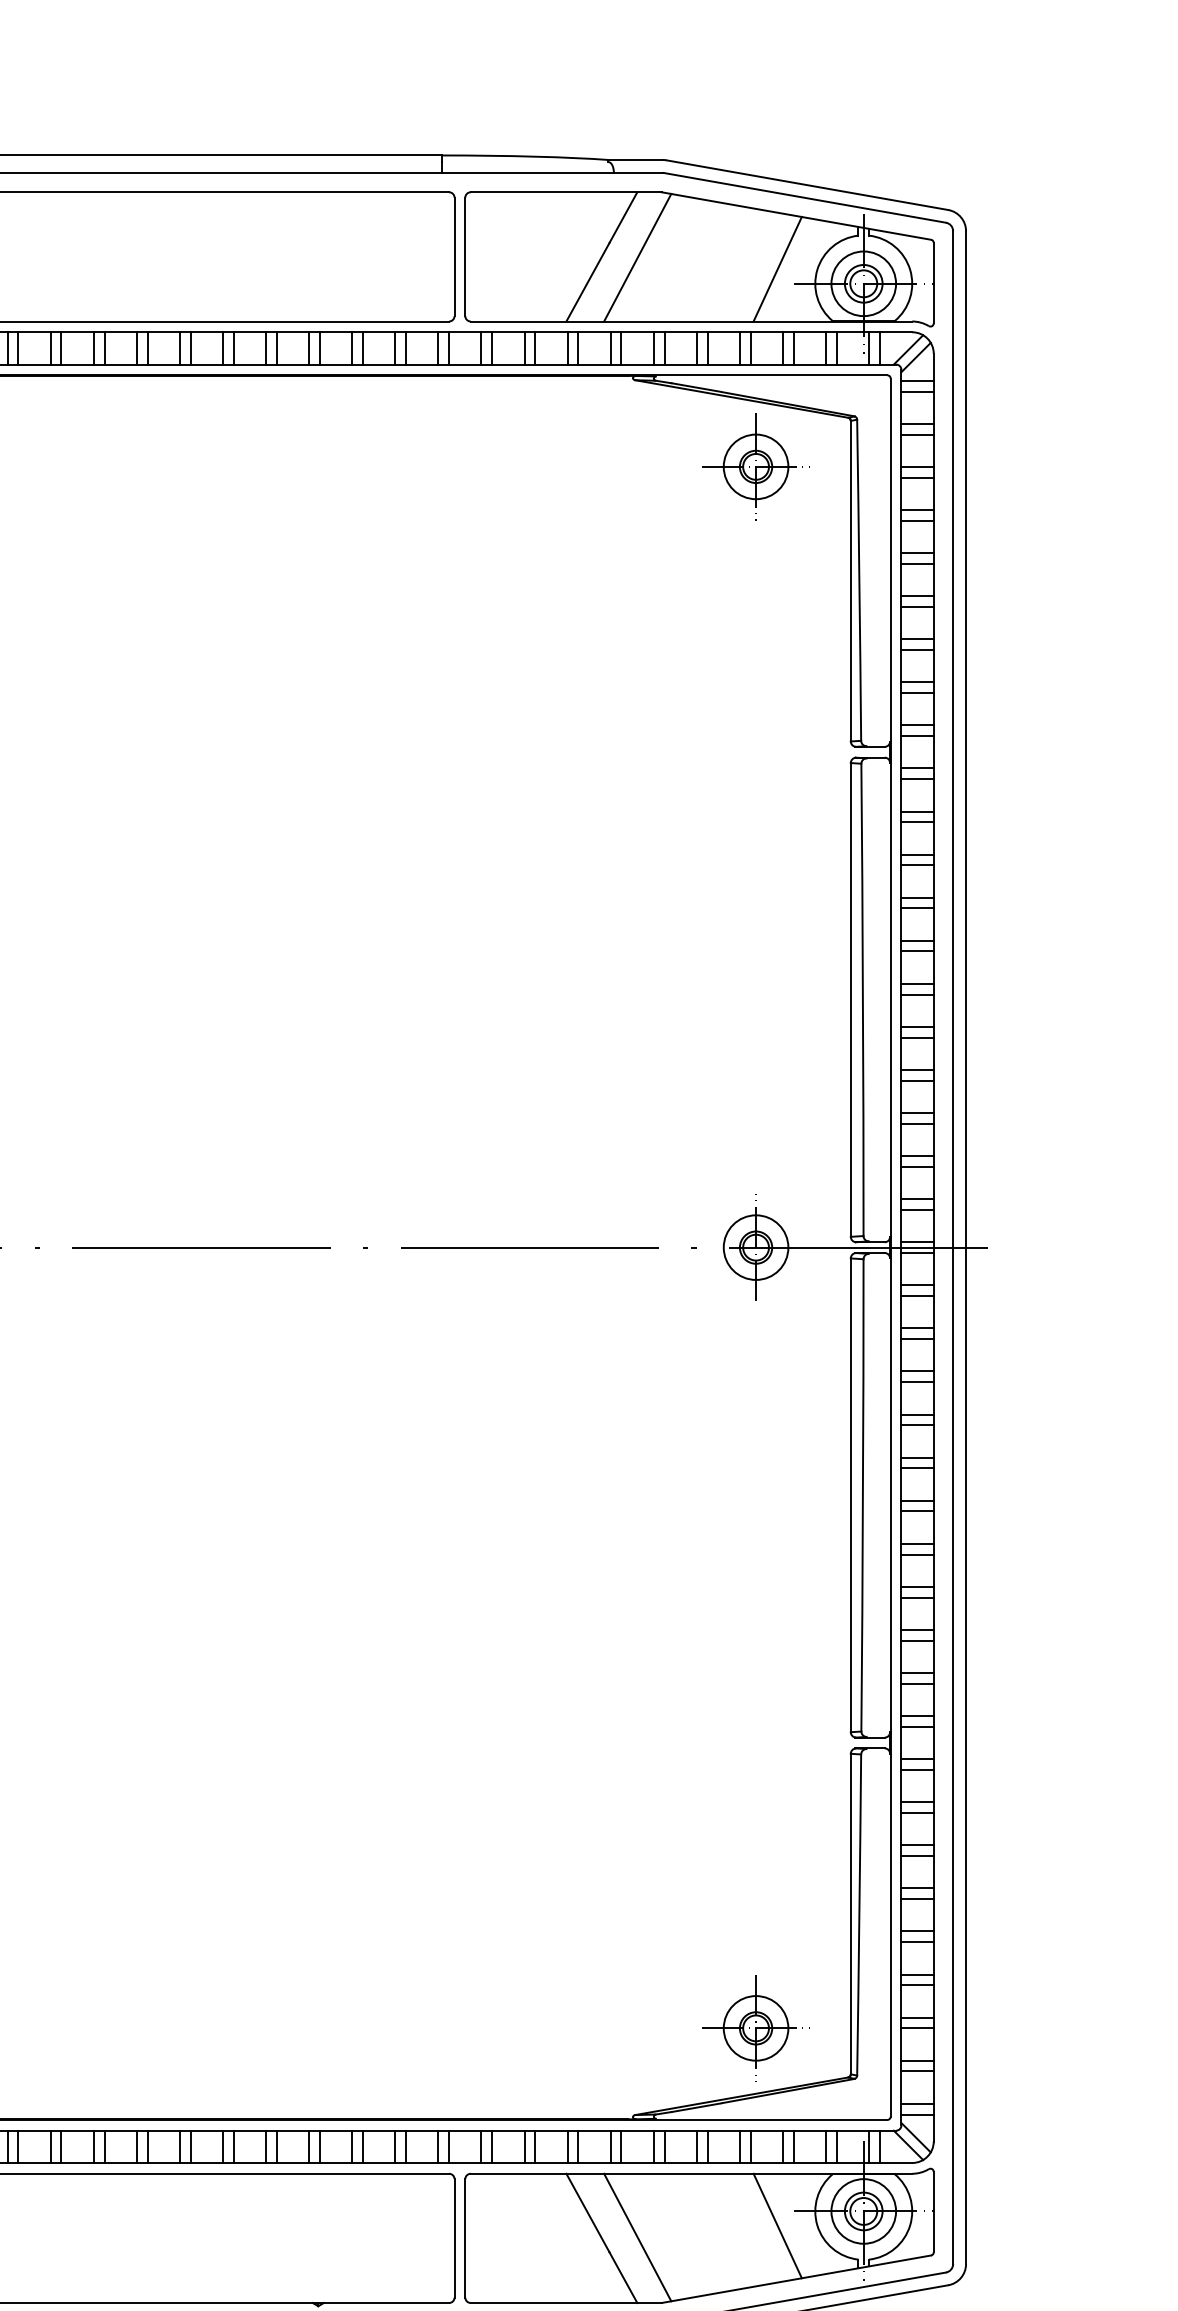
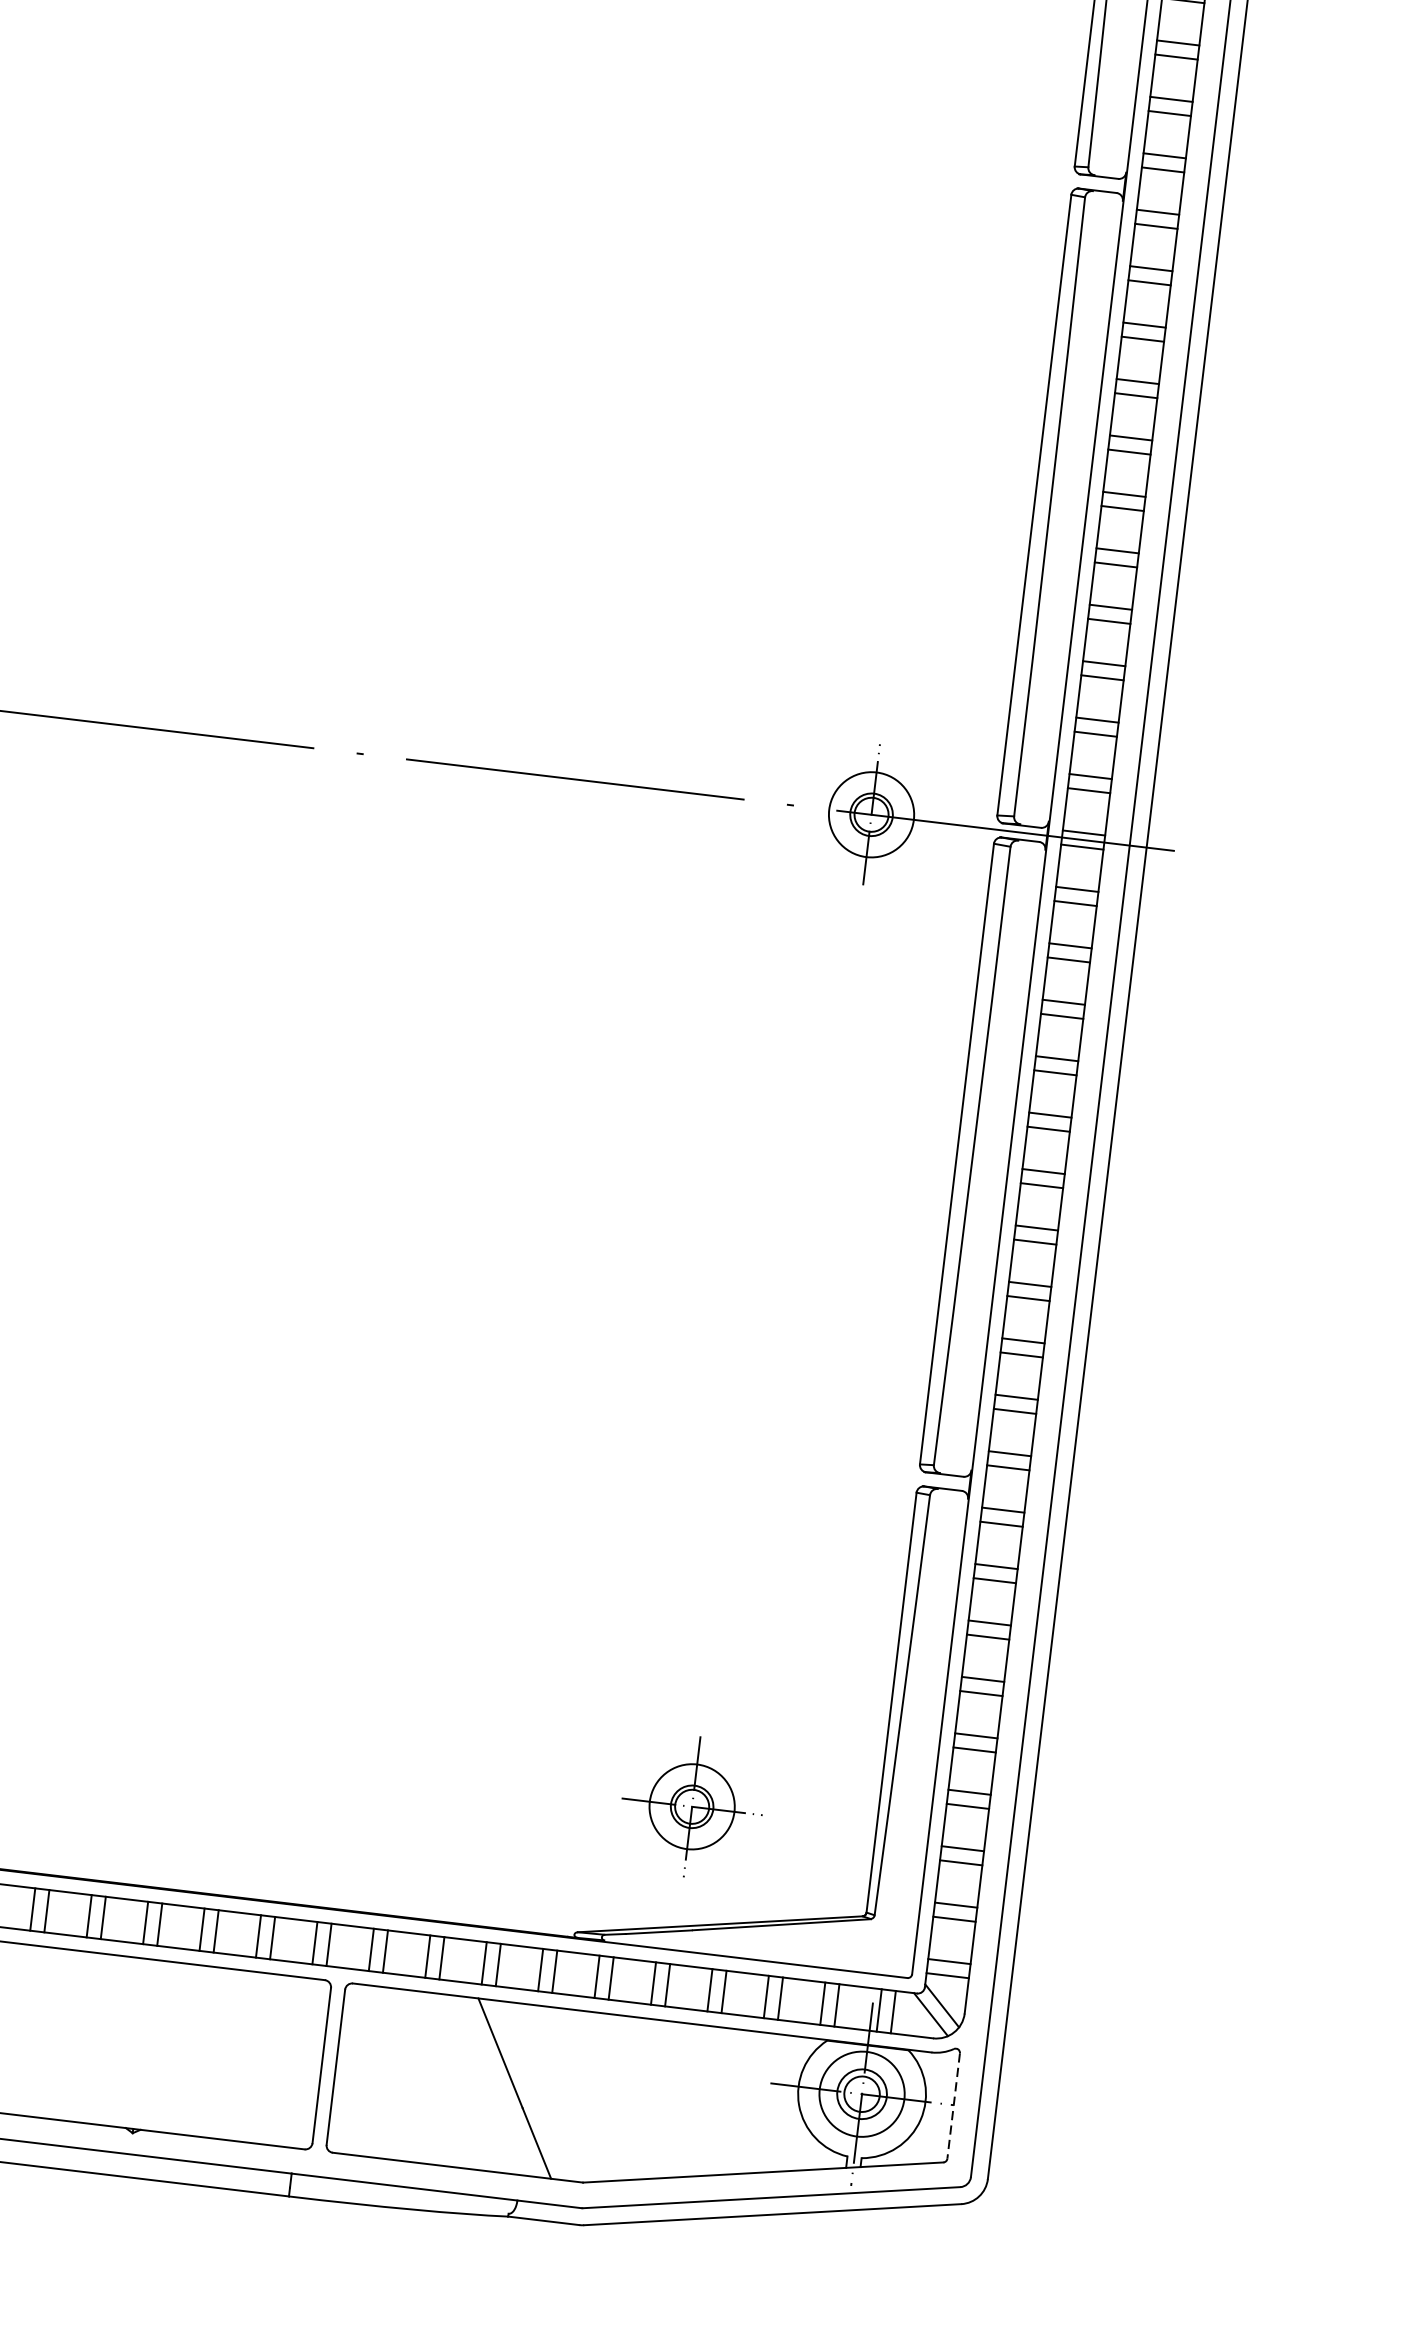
part: (755, 2028) -> (691, 1806), moved
line: (933, 2212) -> (953, 2106), solid -> dashed
line: (777, 2225) -> (746, 2099), removed
line: (637, 2237) -> (561, 2093), removed

